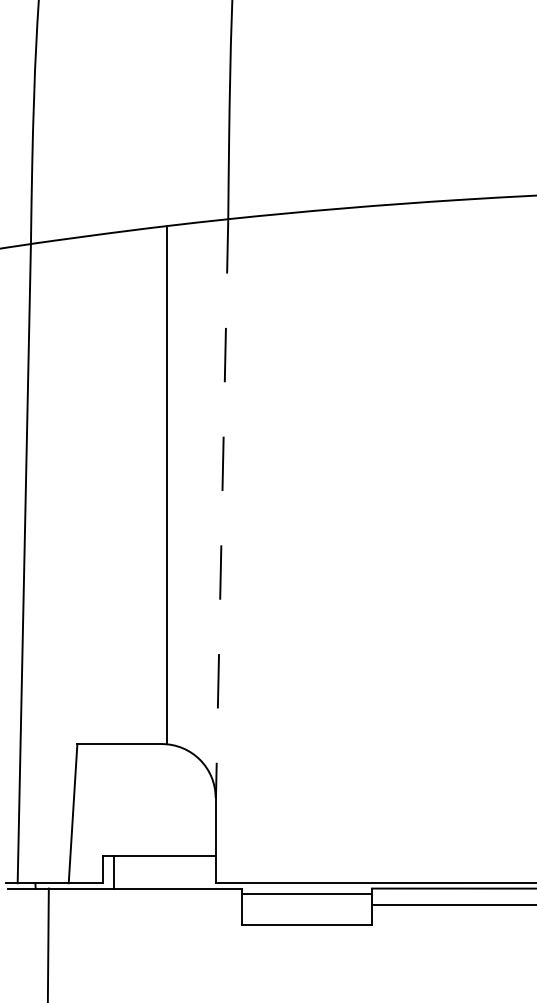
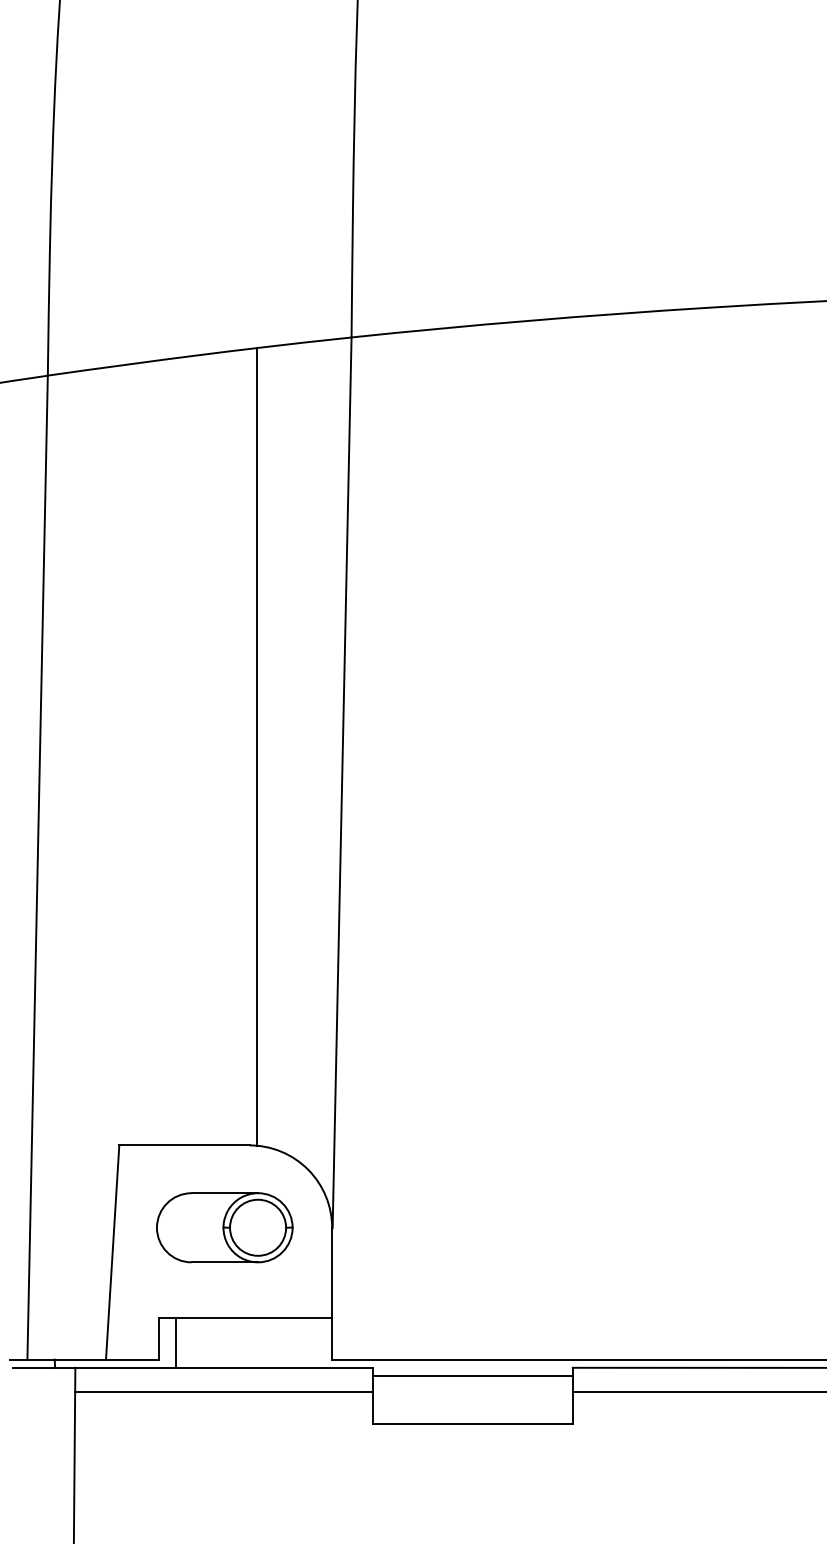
line: (222, 509) -> (342, 784), dashed -> solid
part: (145, 797) -> (224, 1227), added
line: (145, 904) -> (224, 1392), added

